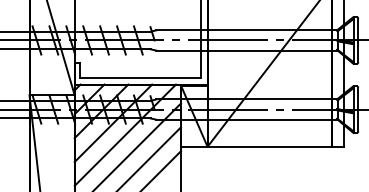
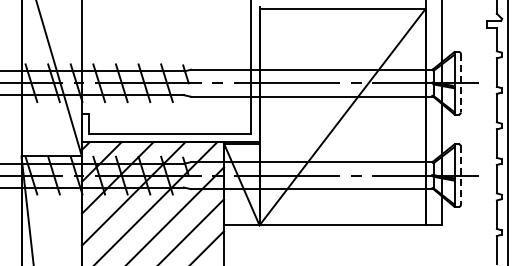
line: (357, 40) -> (460, 83), solid -> dashed
line: (357, 110) -> (460, 176), solid -> dashed

